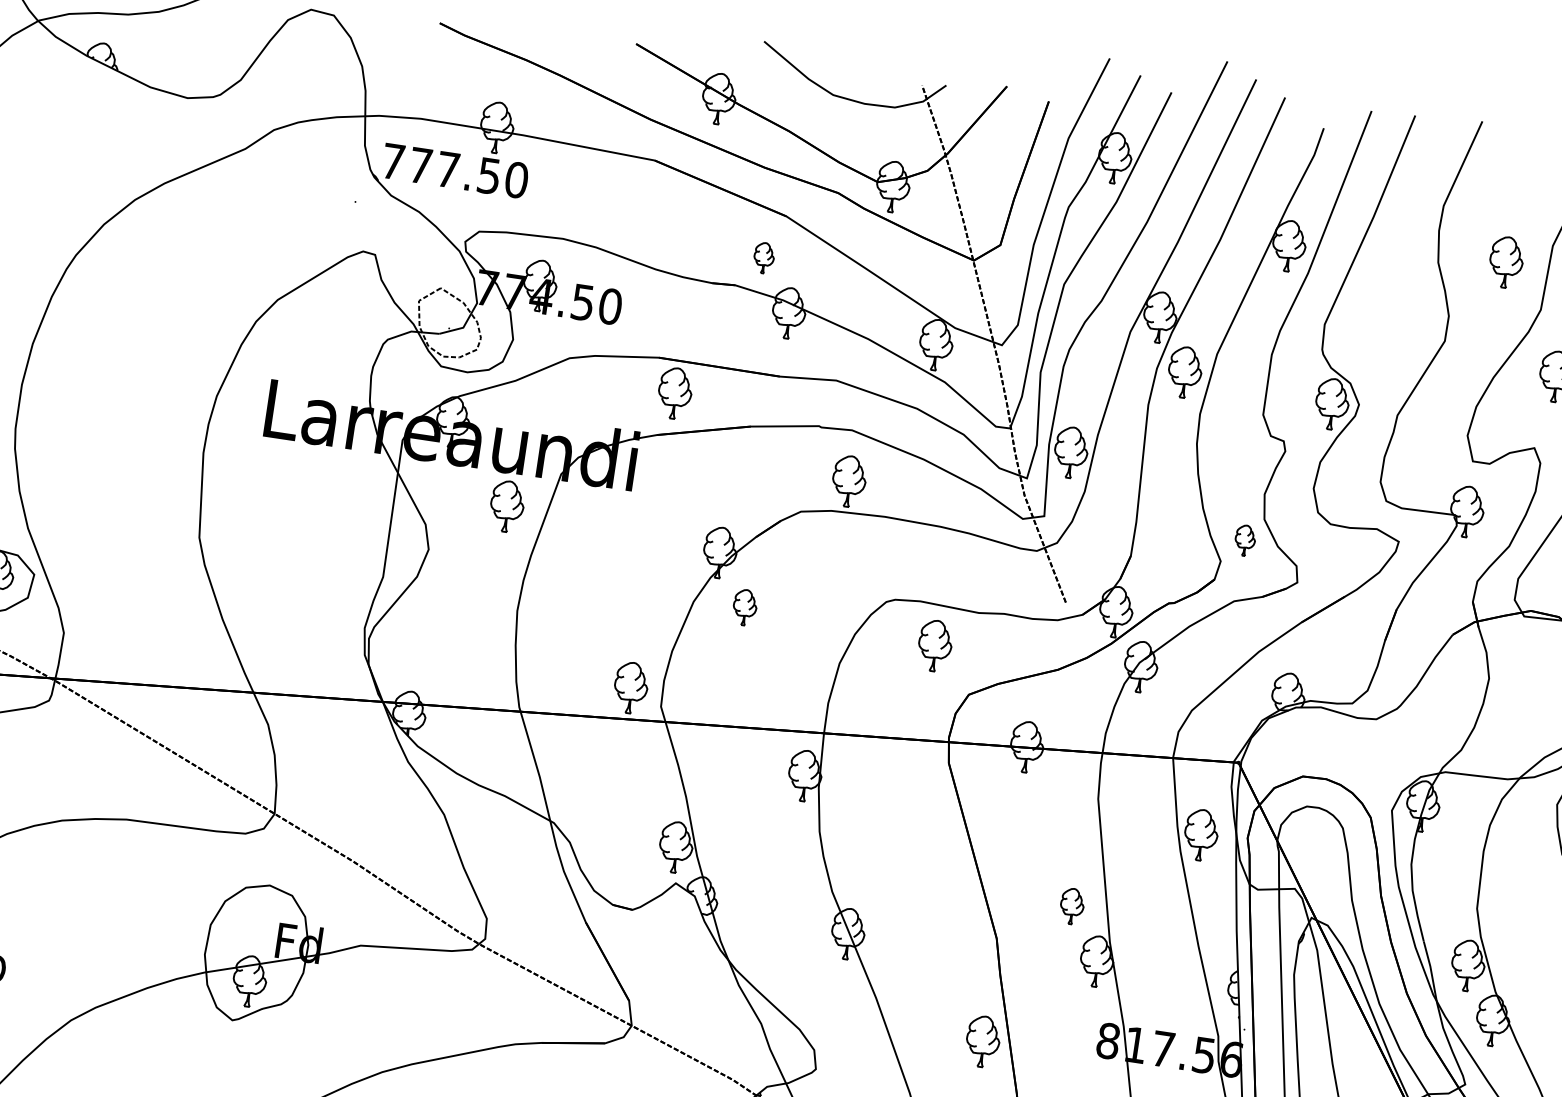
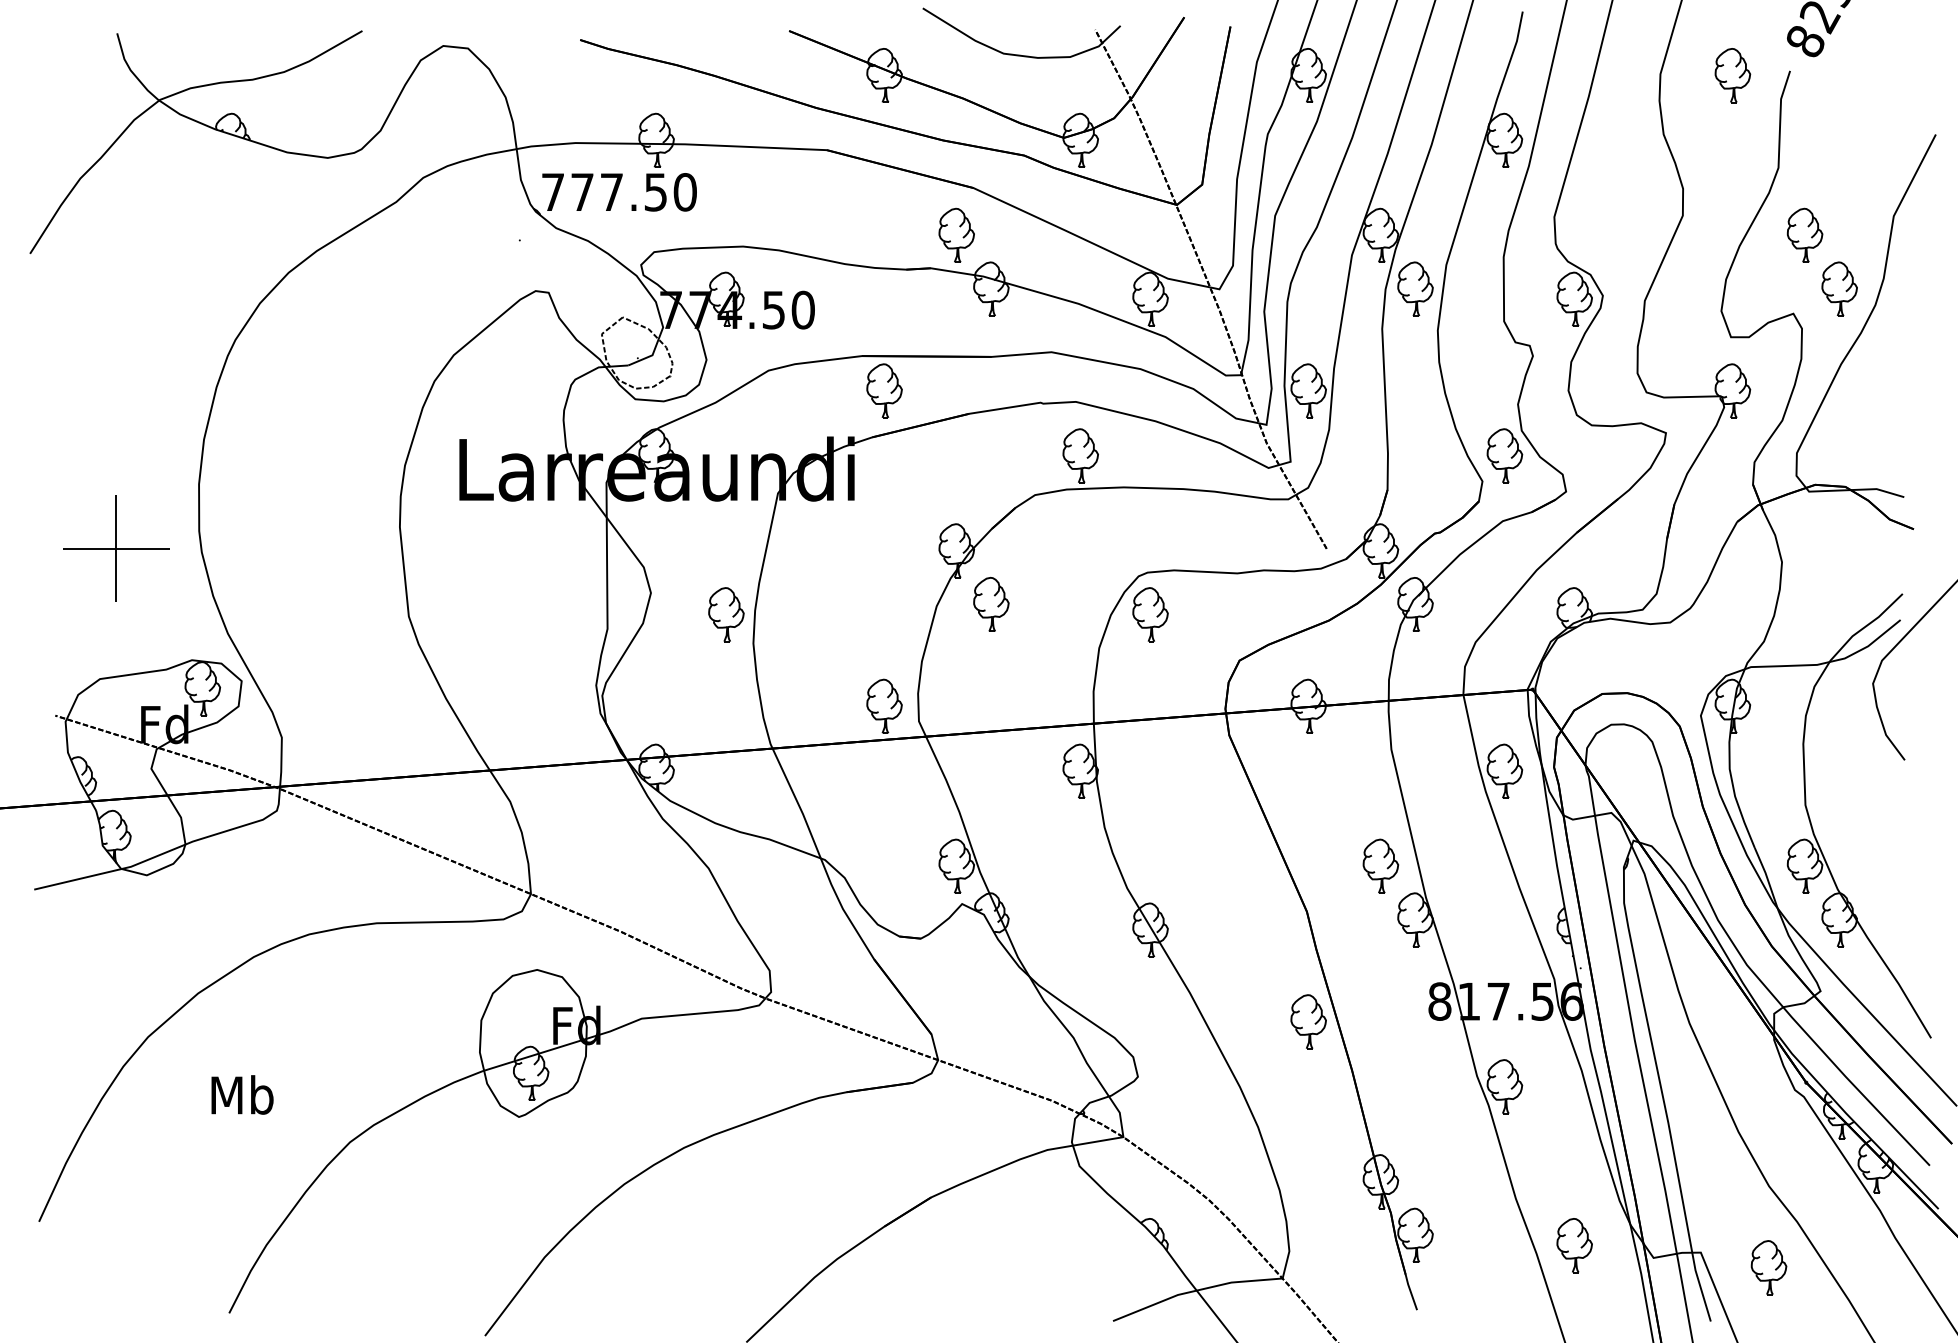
part: (764, 257) -> (956, 234), size x1.67
part: (1505, 262) -> (1732, 75), moved
part: (507, 506) -> (726, 614), moved
part: (1244, 540) -> (1504, 455), size x1.67
part: (745, 606) -> (991, 603), size x1.43
part: (935, 645) -> (1150, 614), moved
part: (1071, 905) -> (1380, 865), size x1.43

